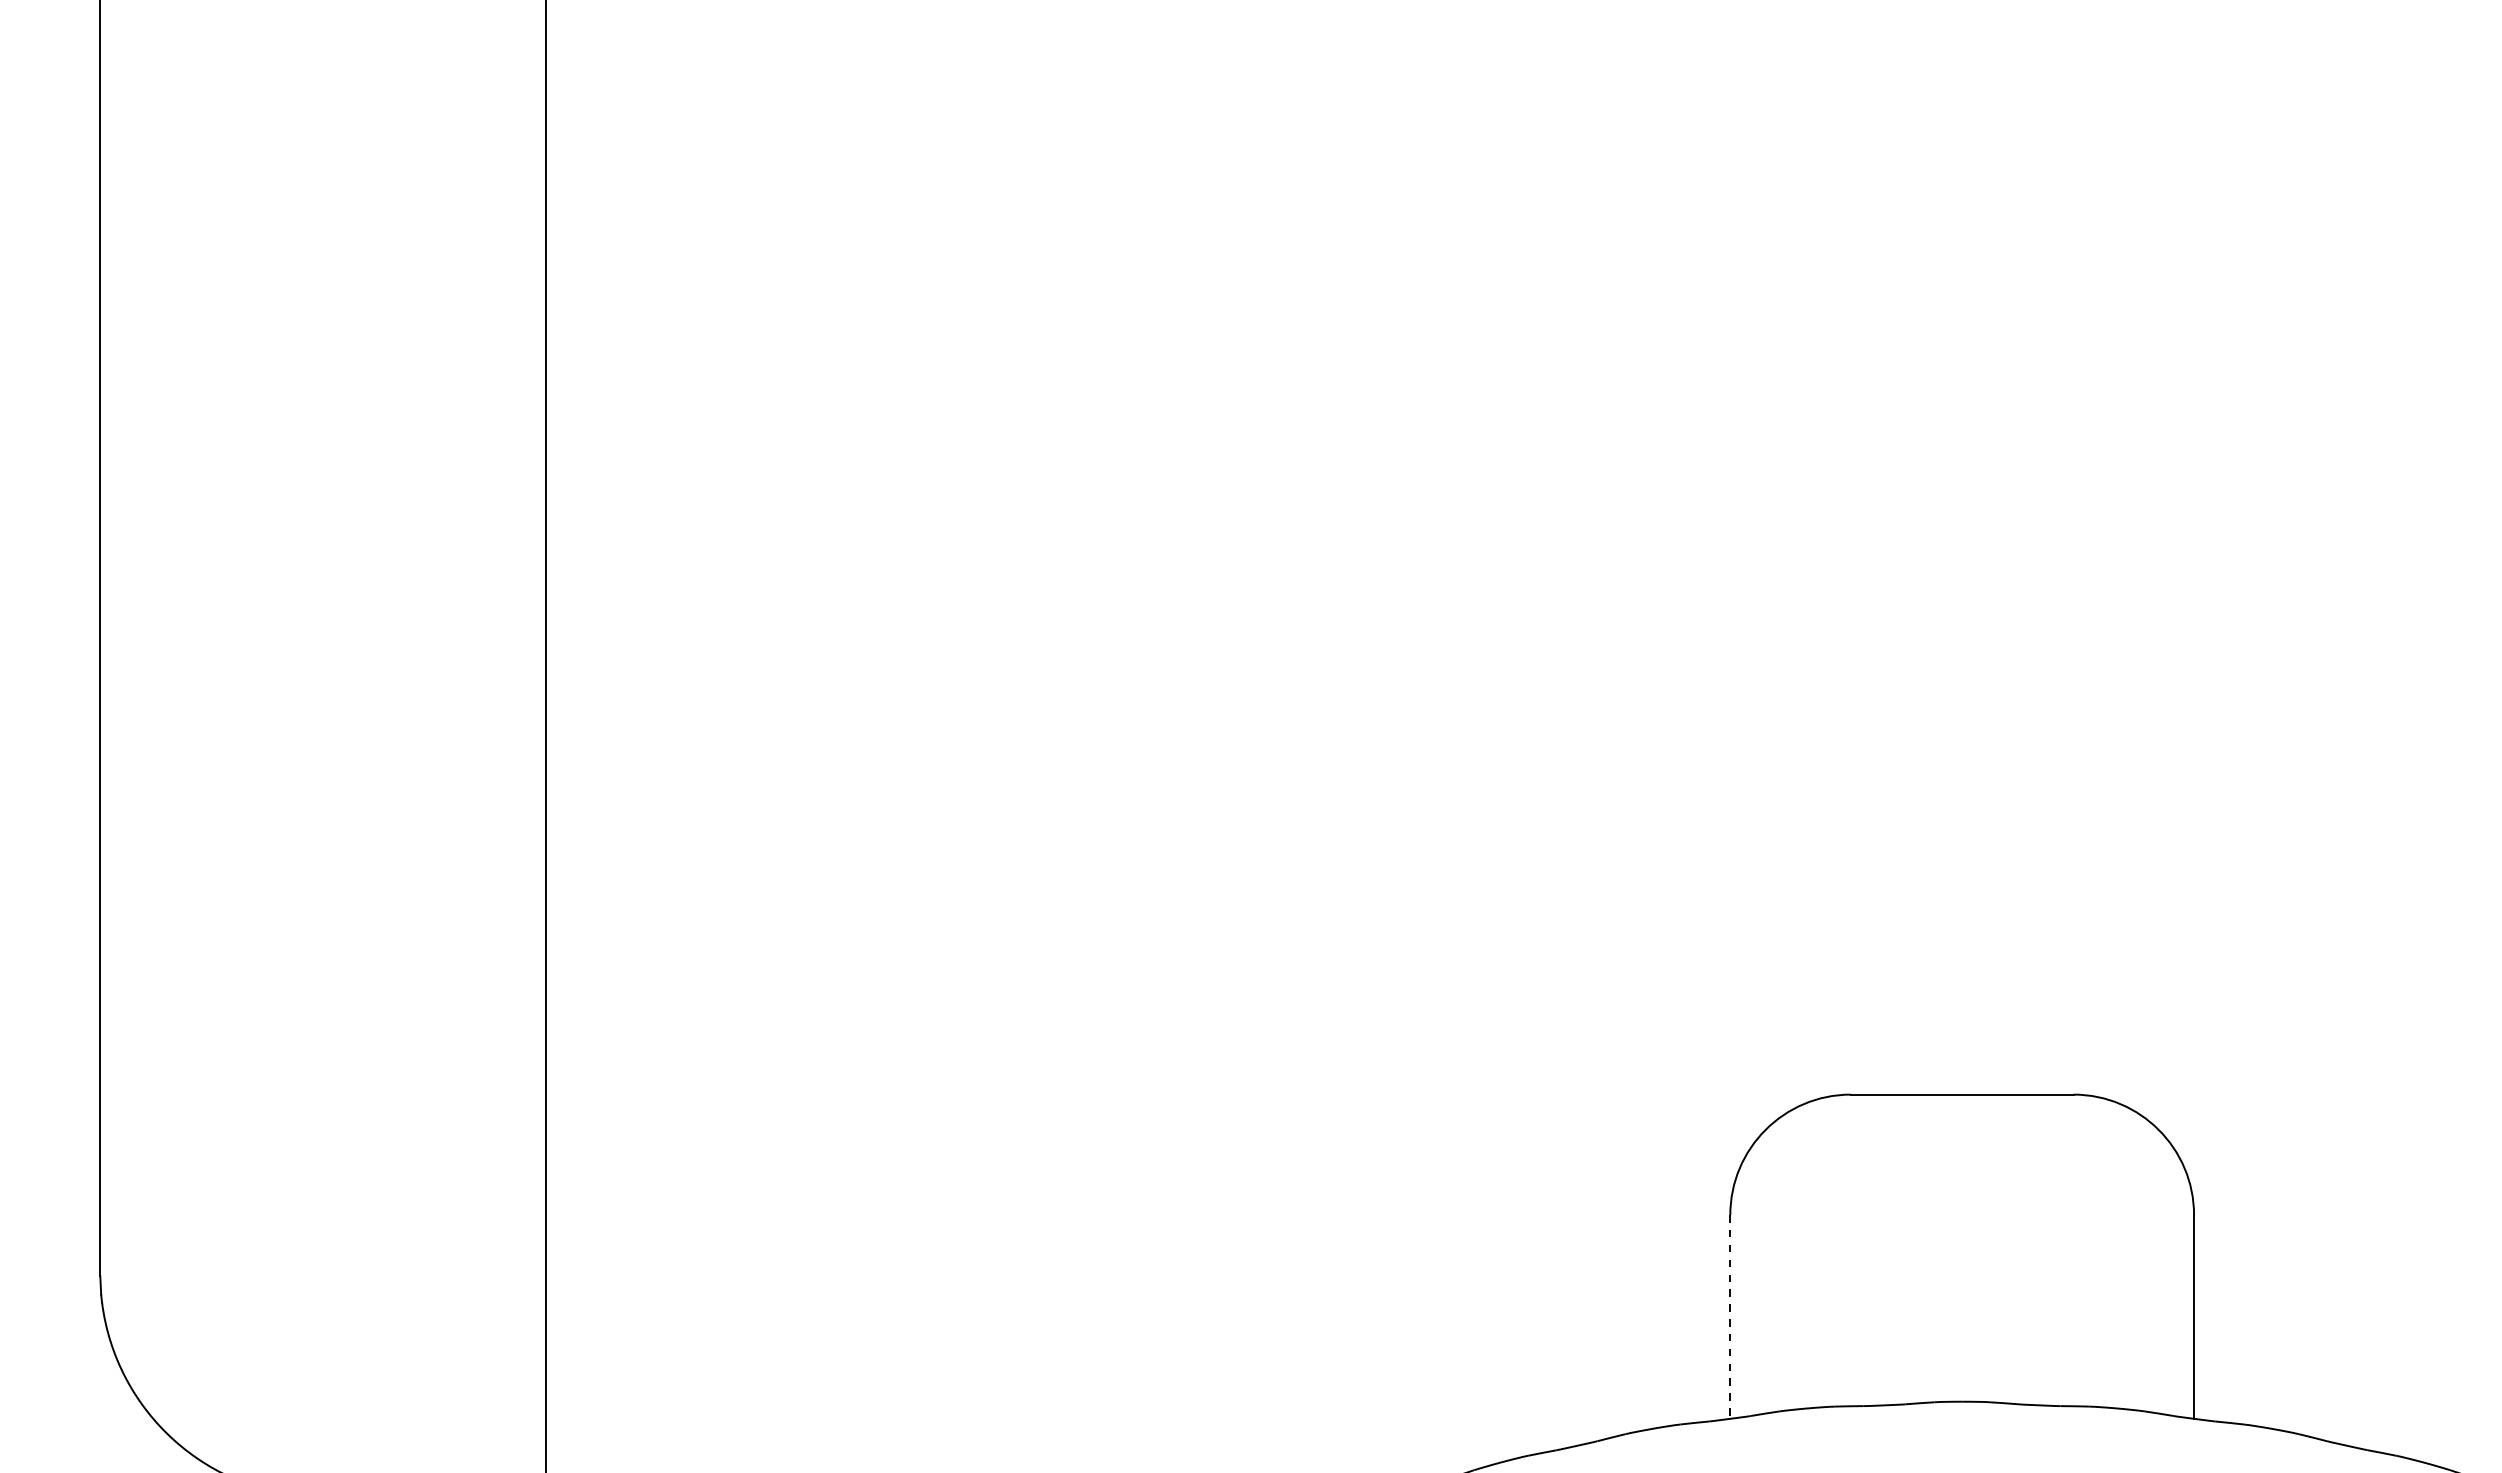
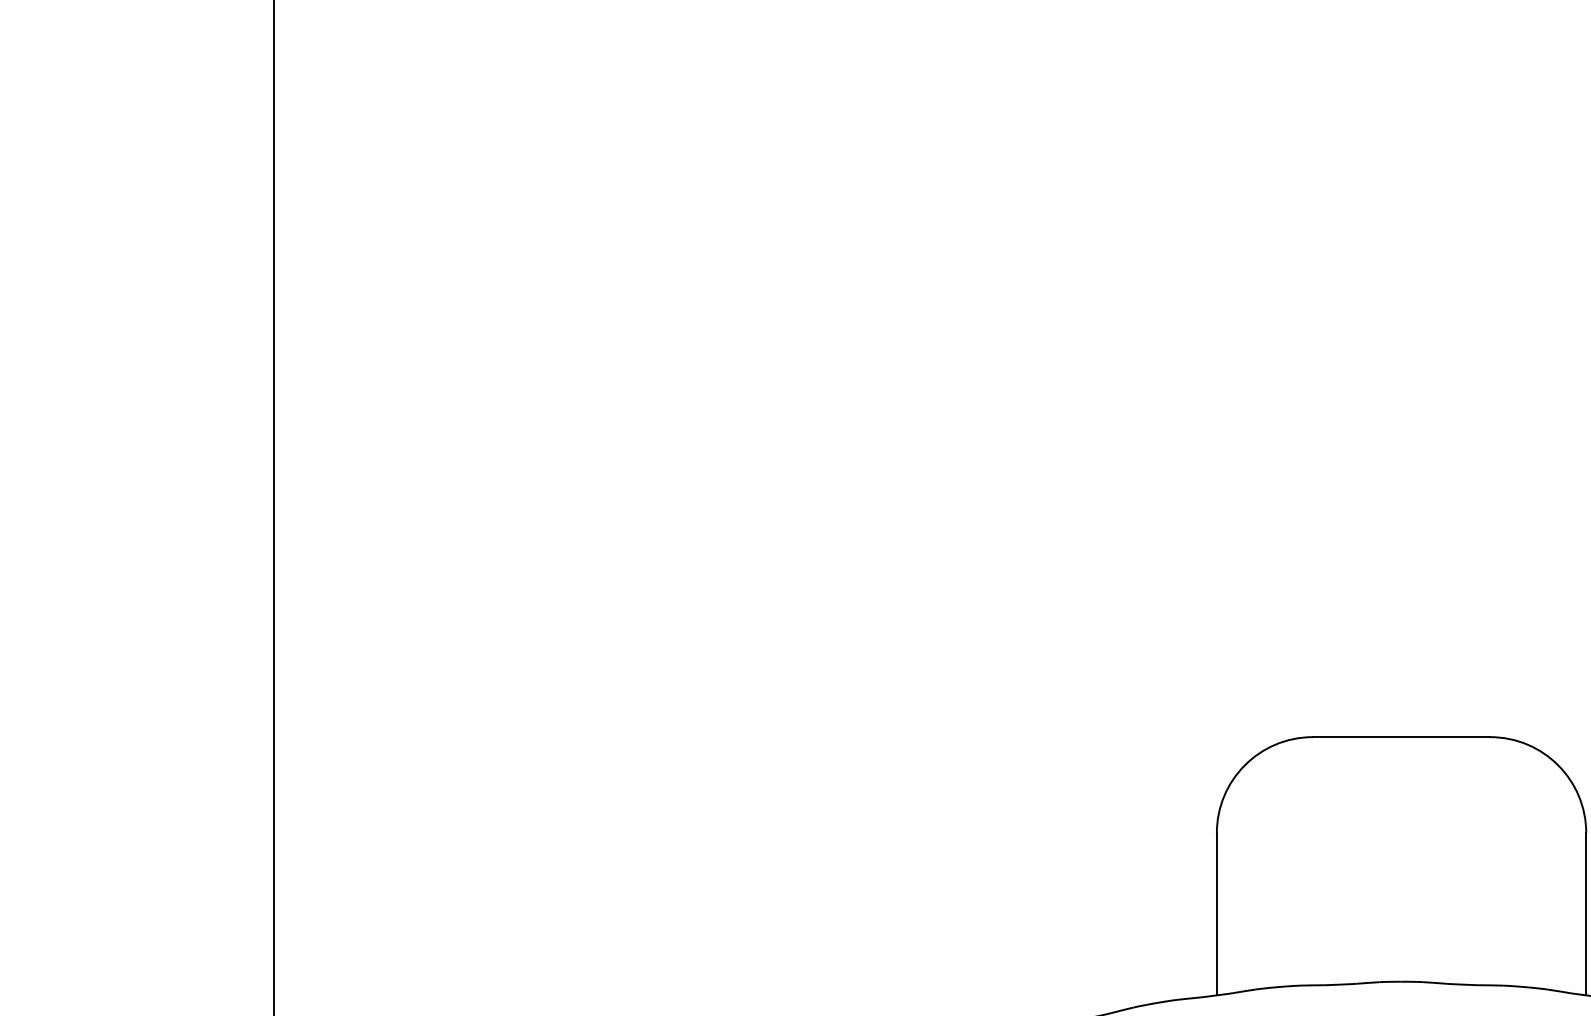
line: (1730, 1316) -> (1217, 913), dashed -> solid

